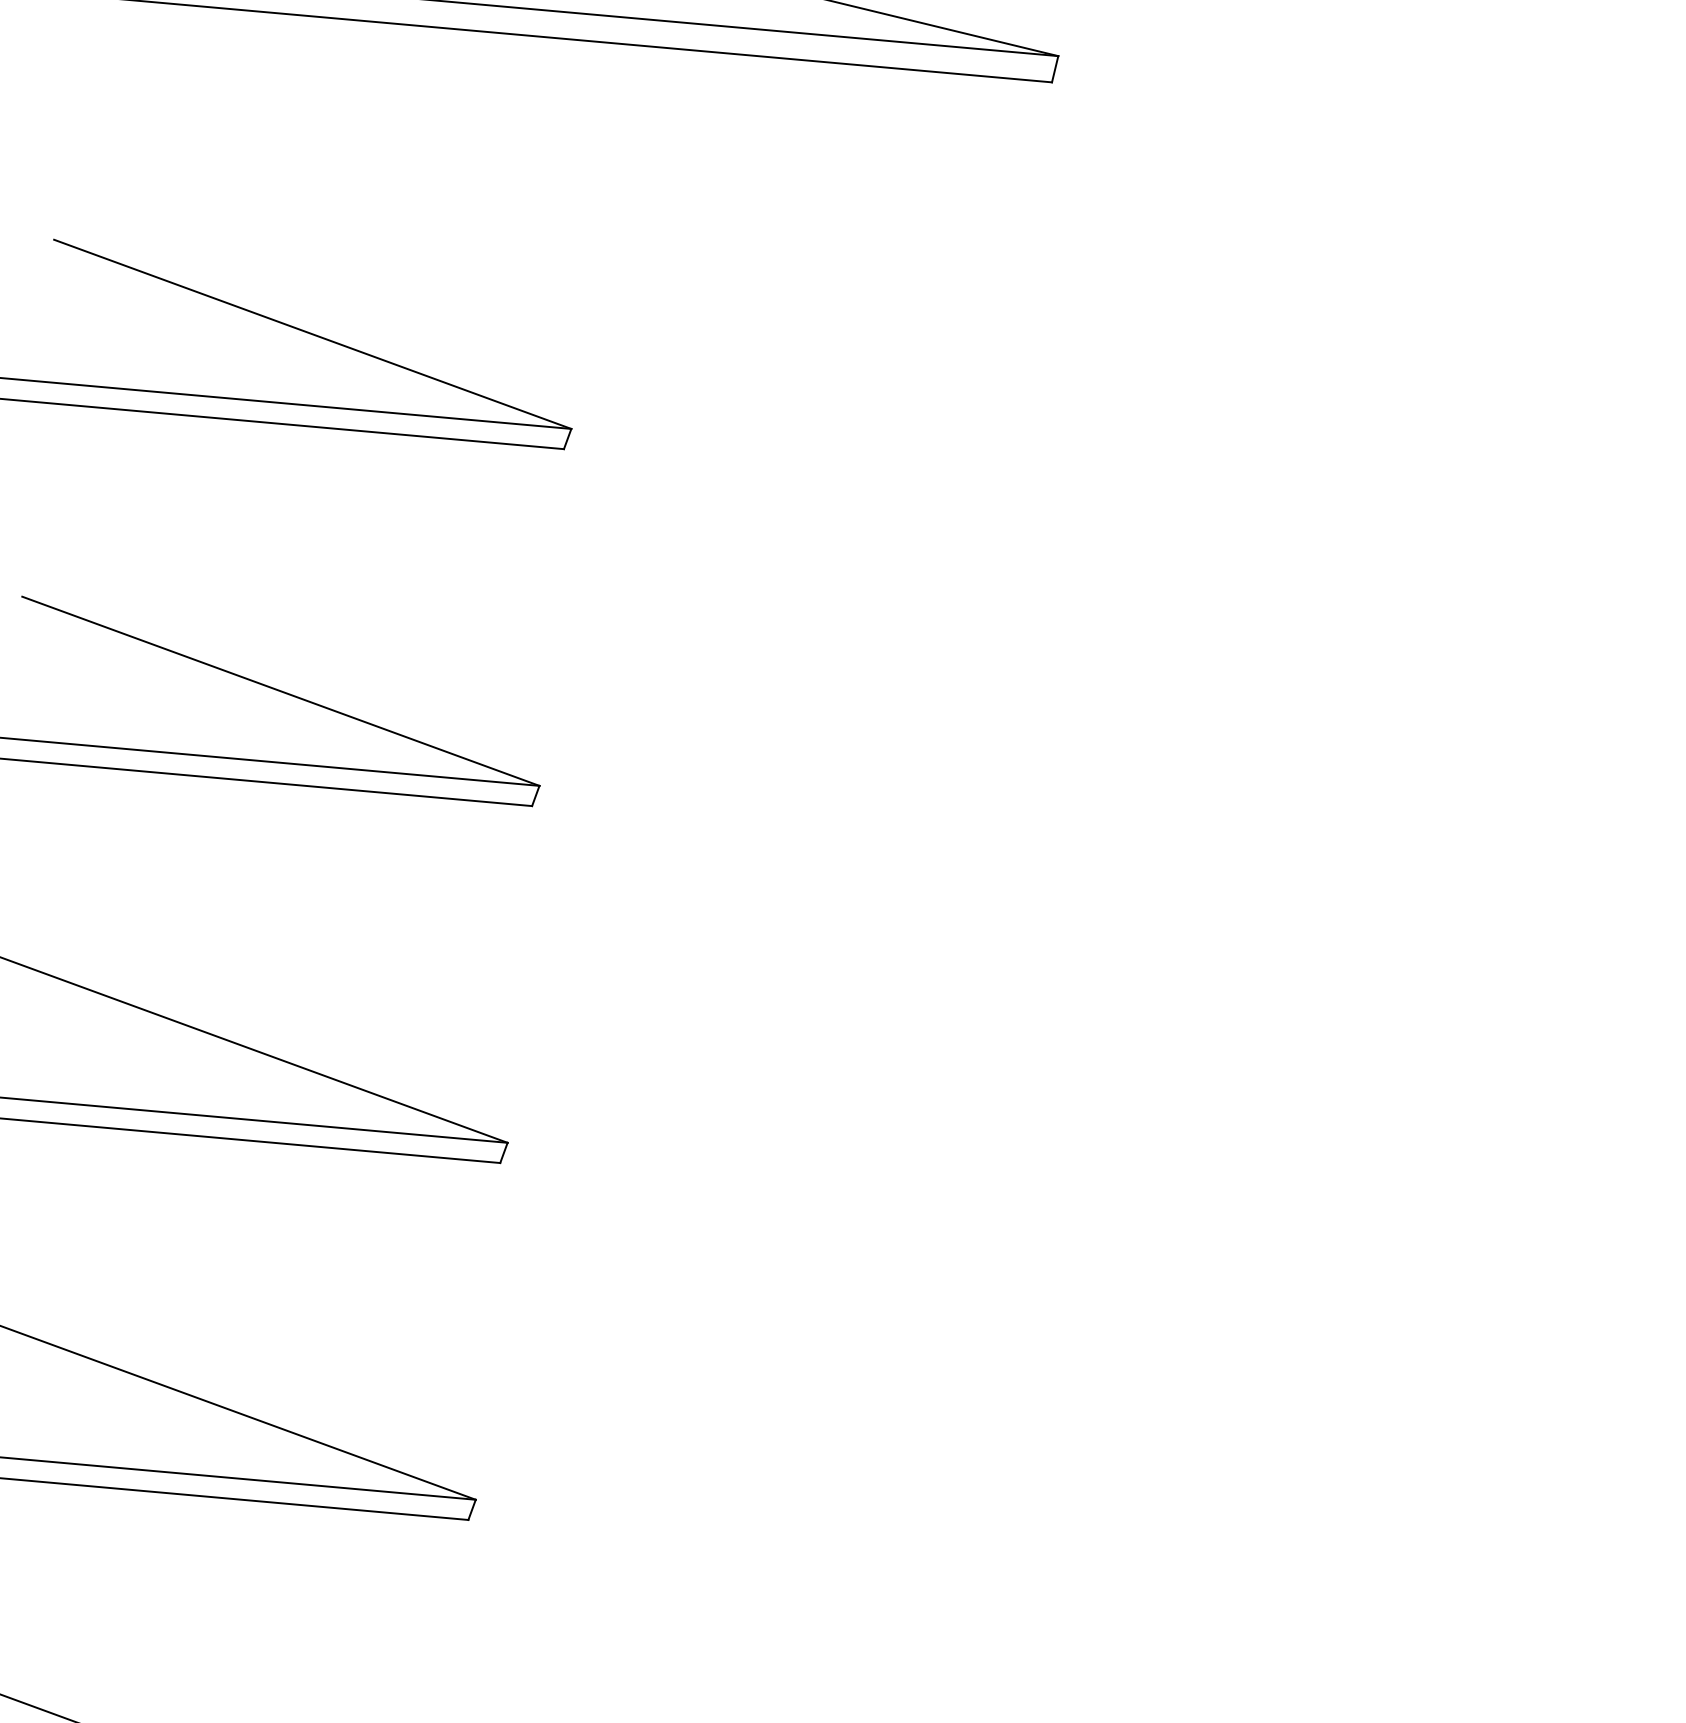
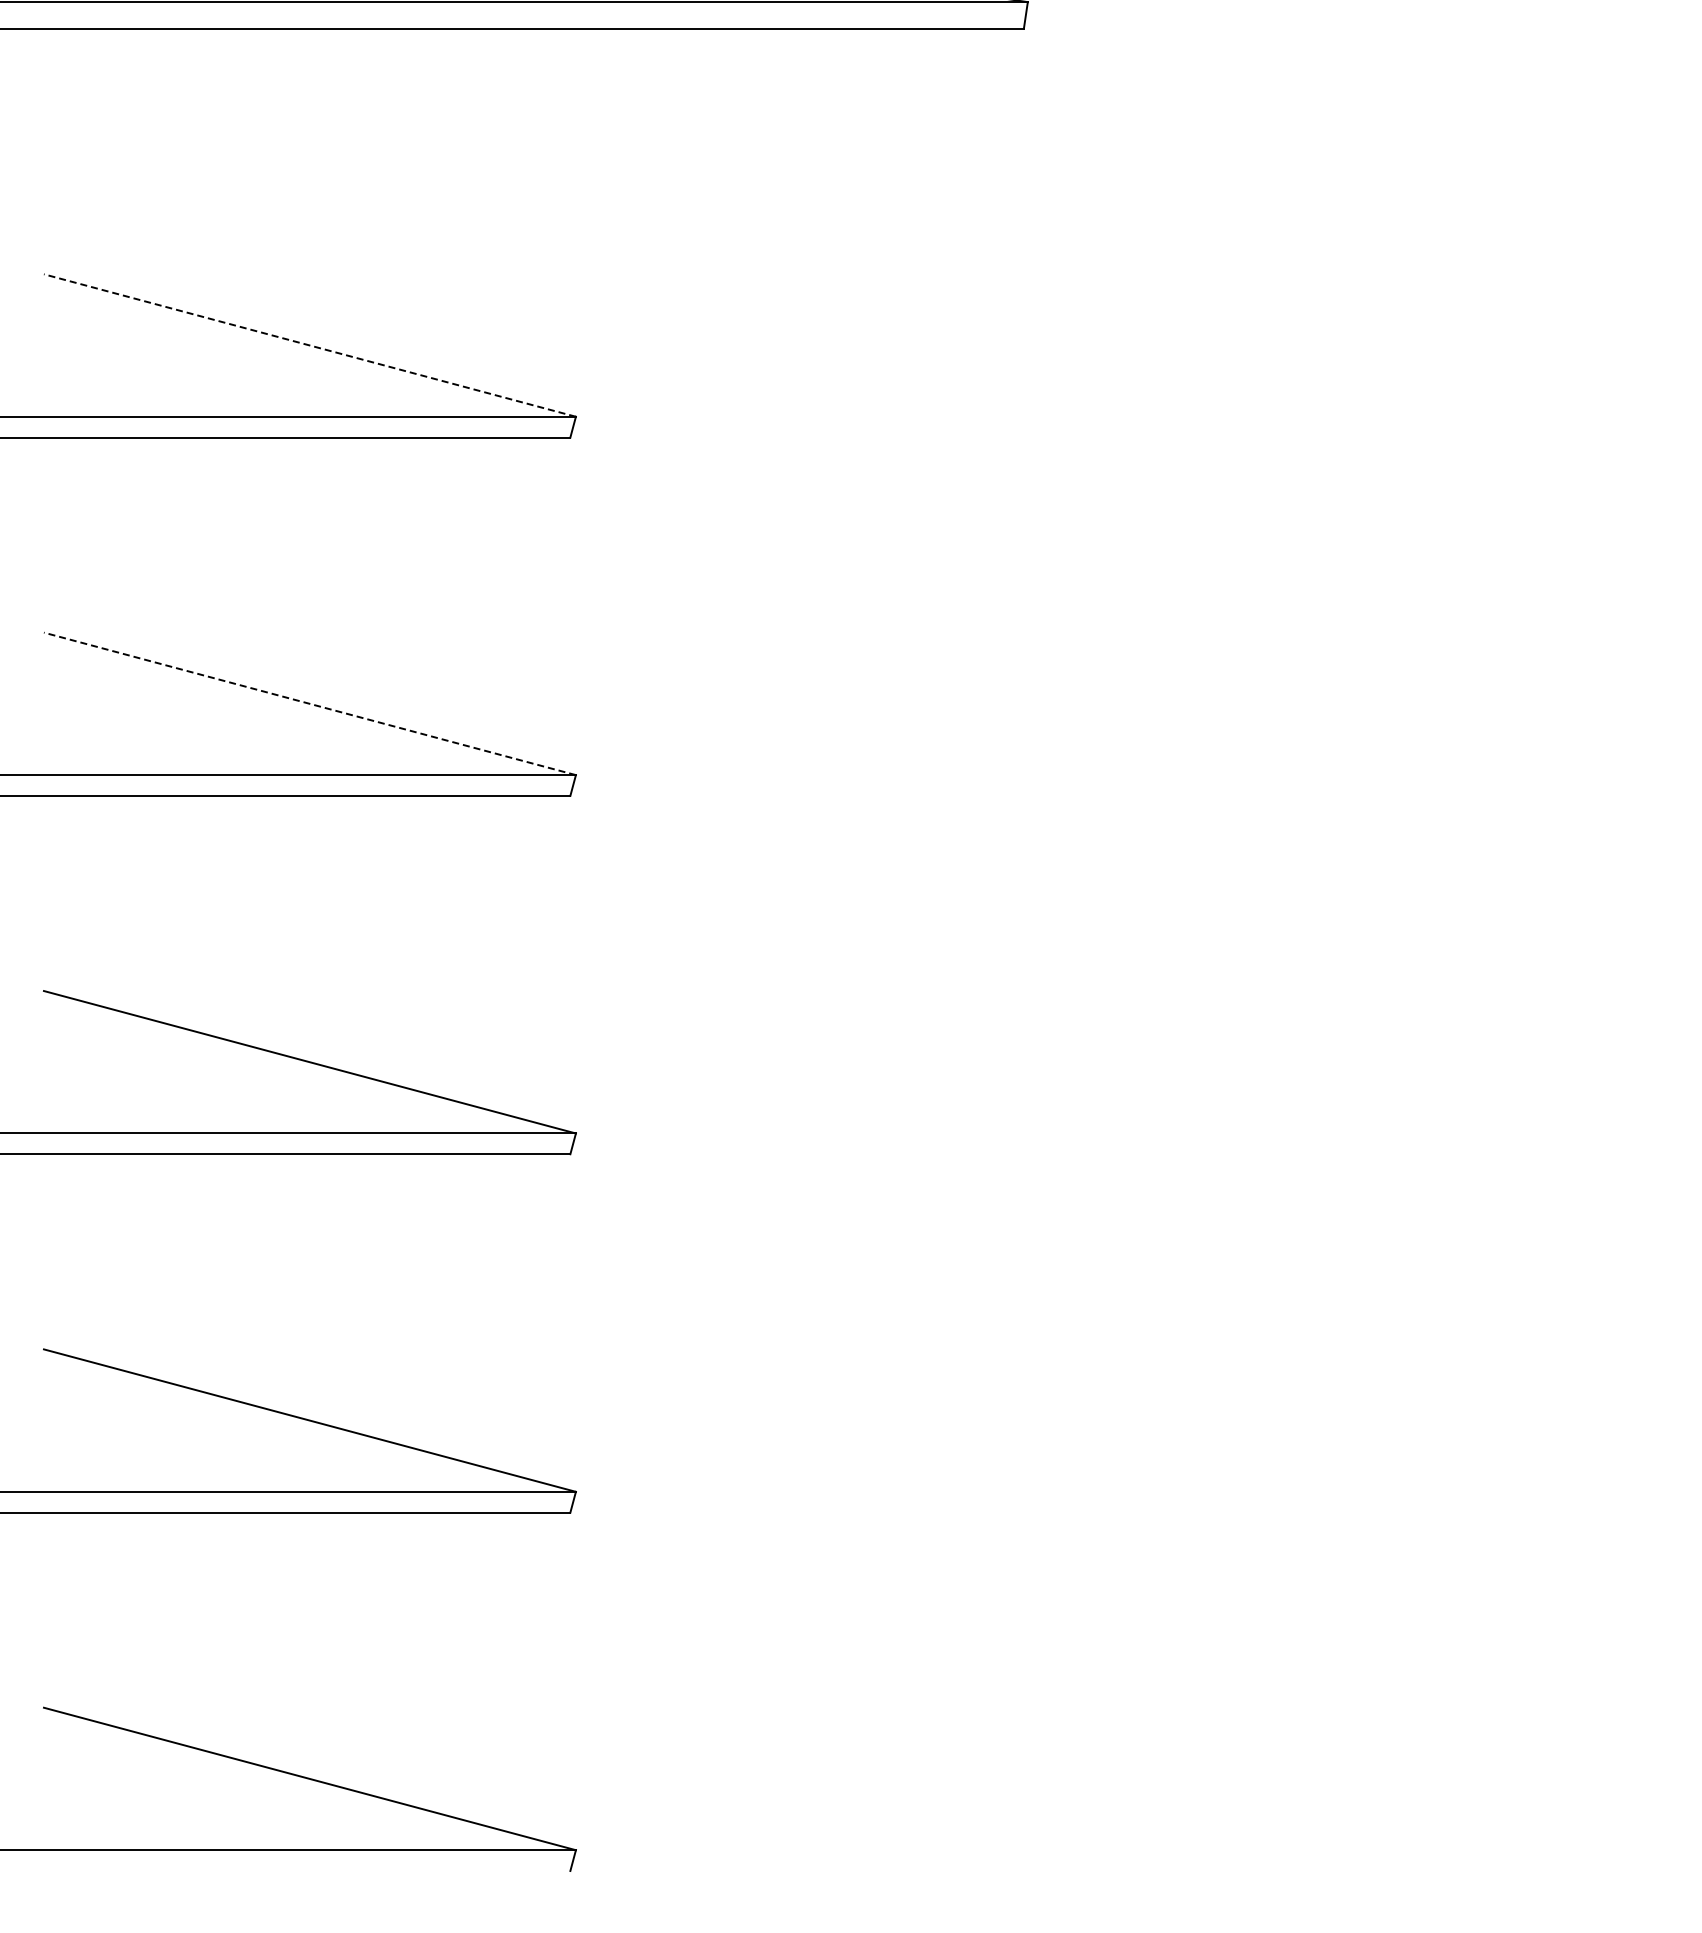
line: (312, 334) -> (309, 345), solid -> dashed
line: (280, 690) -> (309, 703), solid -> dashed

